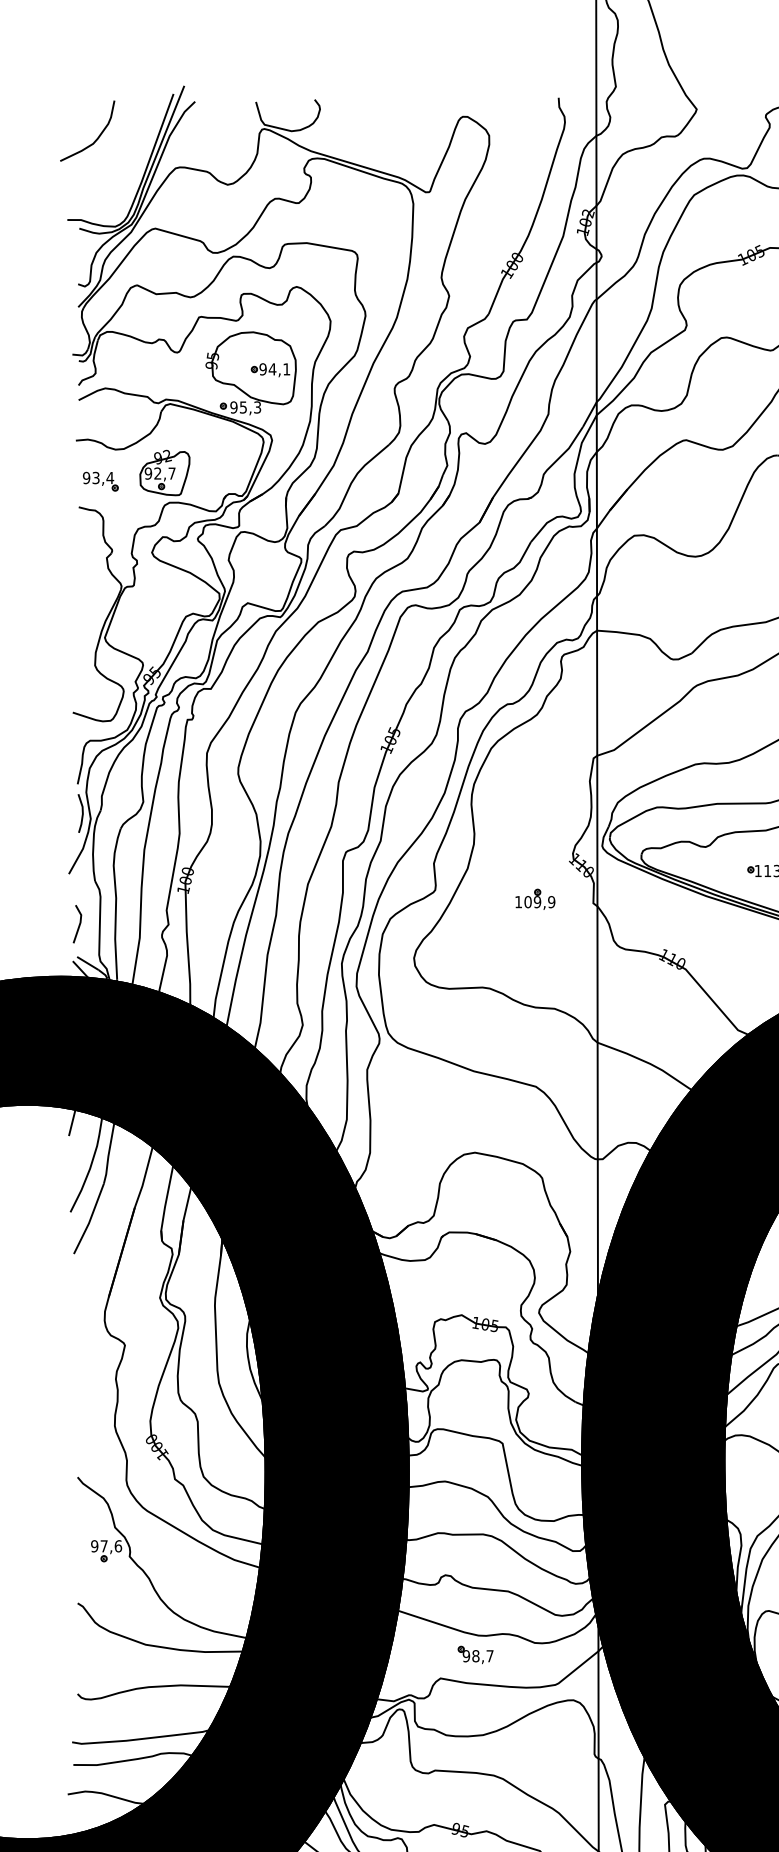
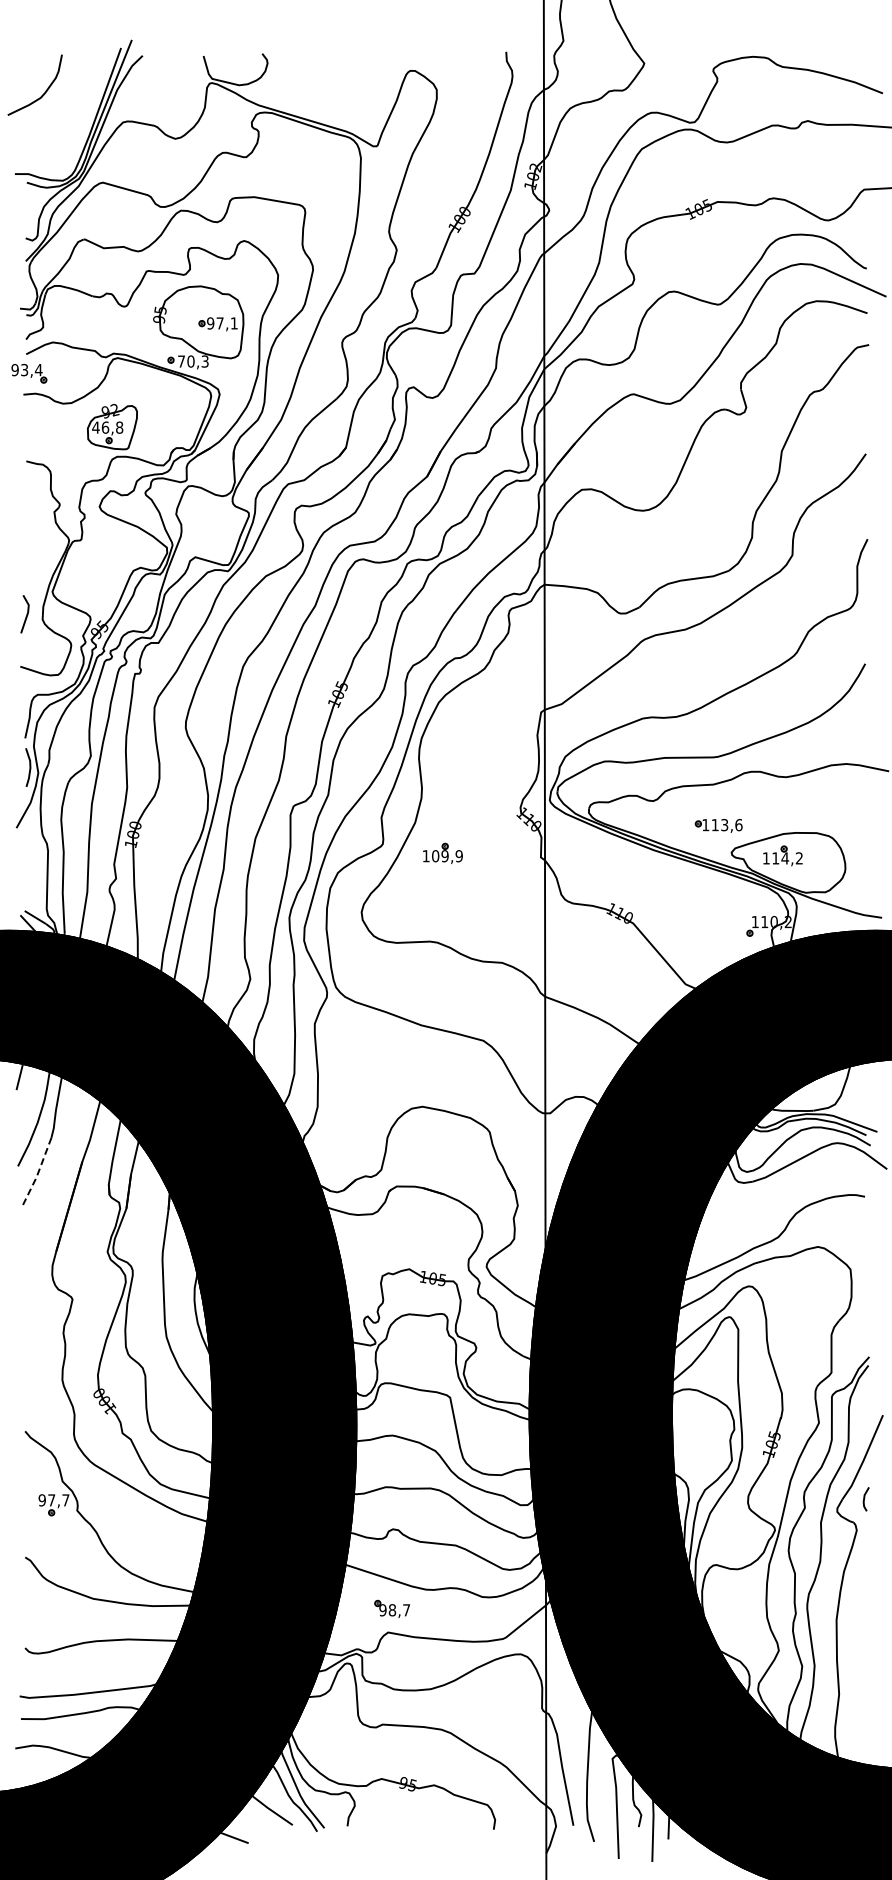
text: (271, 369) -> (219, 323), 94,1 -> 97,1
text: (237, 407) -> (185, 361), 95,3 -> 70,3
text: (159, 473) -> (107, 427), 92,7 -> 46,8
part: (100, 481) -> (29, 373), moved
part: (534, 899) -> (442, 853), moved
line: (78, 924) -> (26, 614), moved
line: (89, 1220) -> (37, 1174), solid -> dashed
text: (117, 1546) -> (65, 1500), 97,6 -> 97,7
part: (474, 1654) -> (391, 1608), moved

